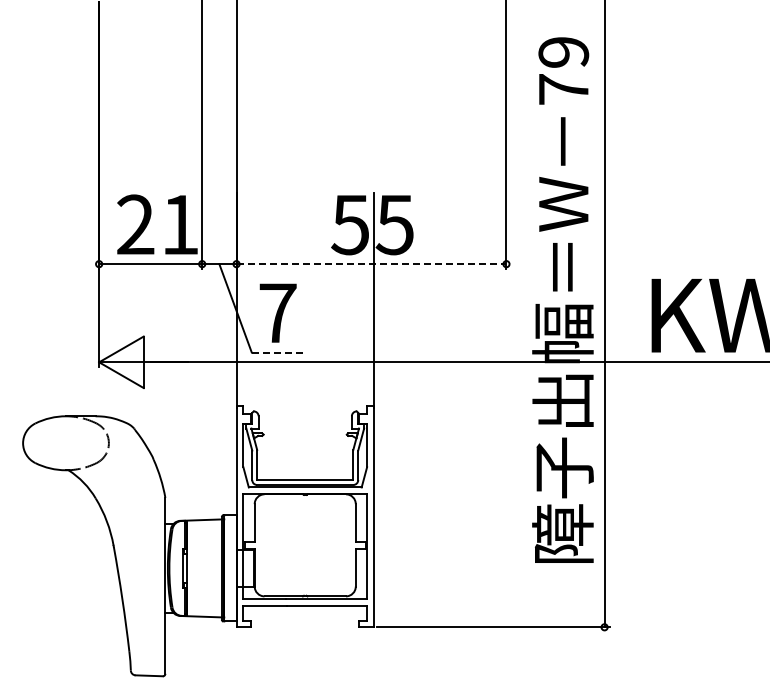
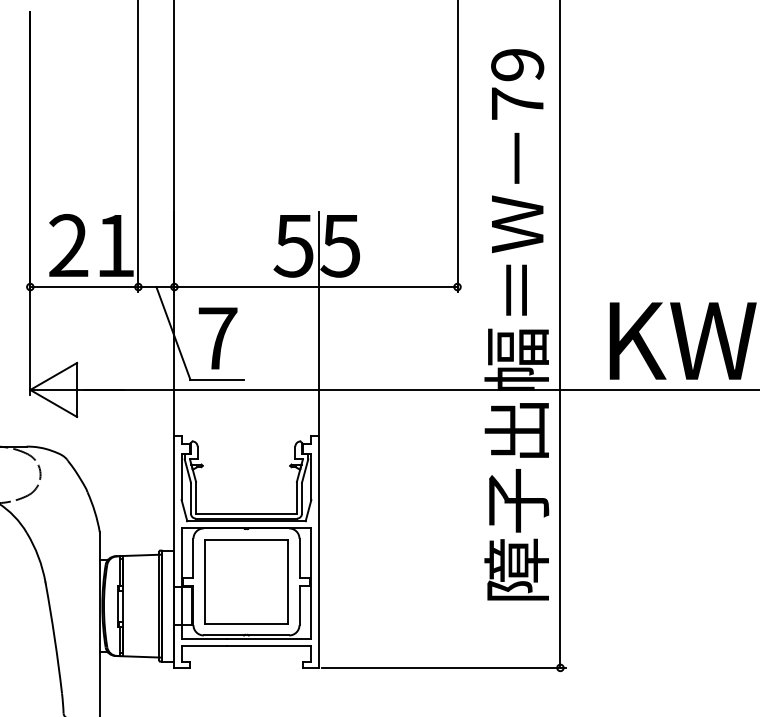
line: (371, 264) -> (315, 287), dashed -> solid
line: (277, 352) -> (217, 379), dashed -> solid
part: (305, 545) -> (246, 582), added

